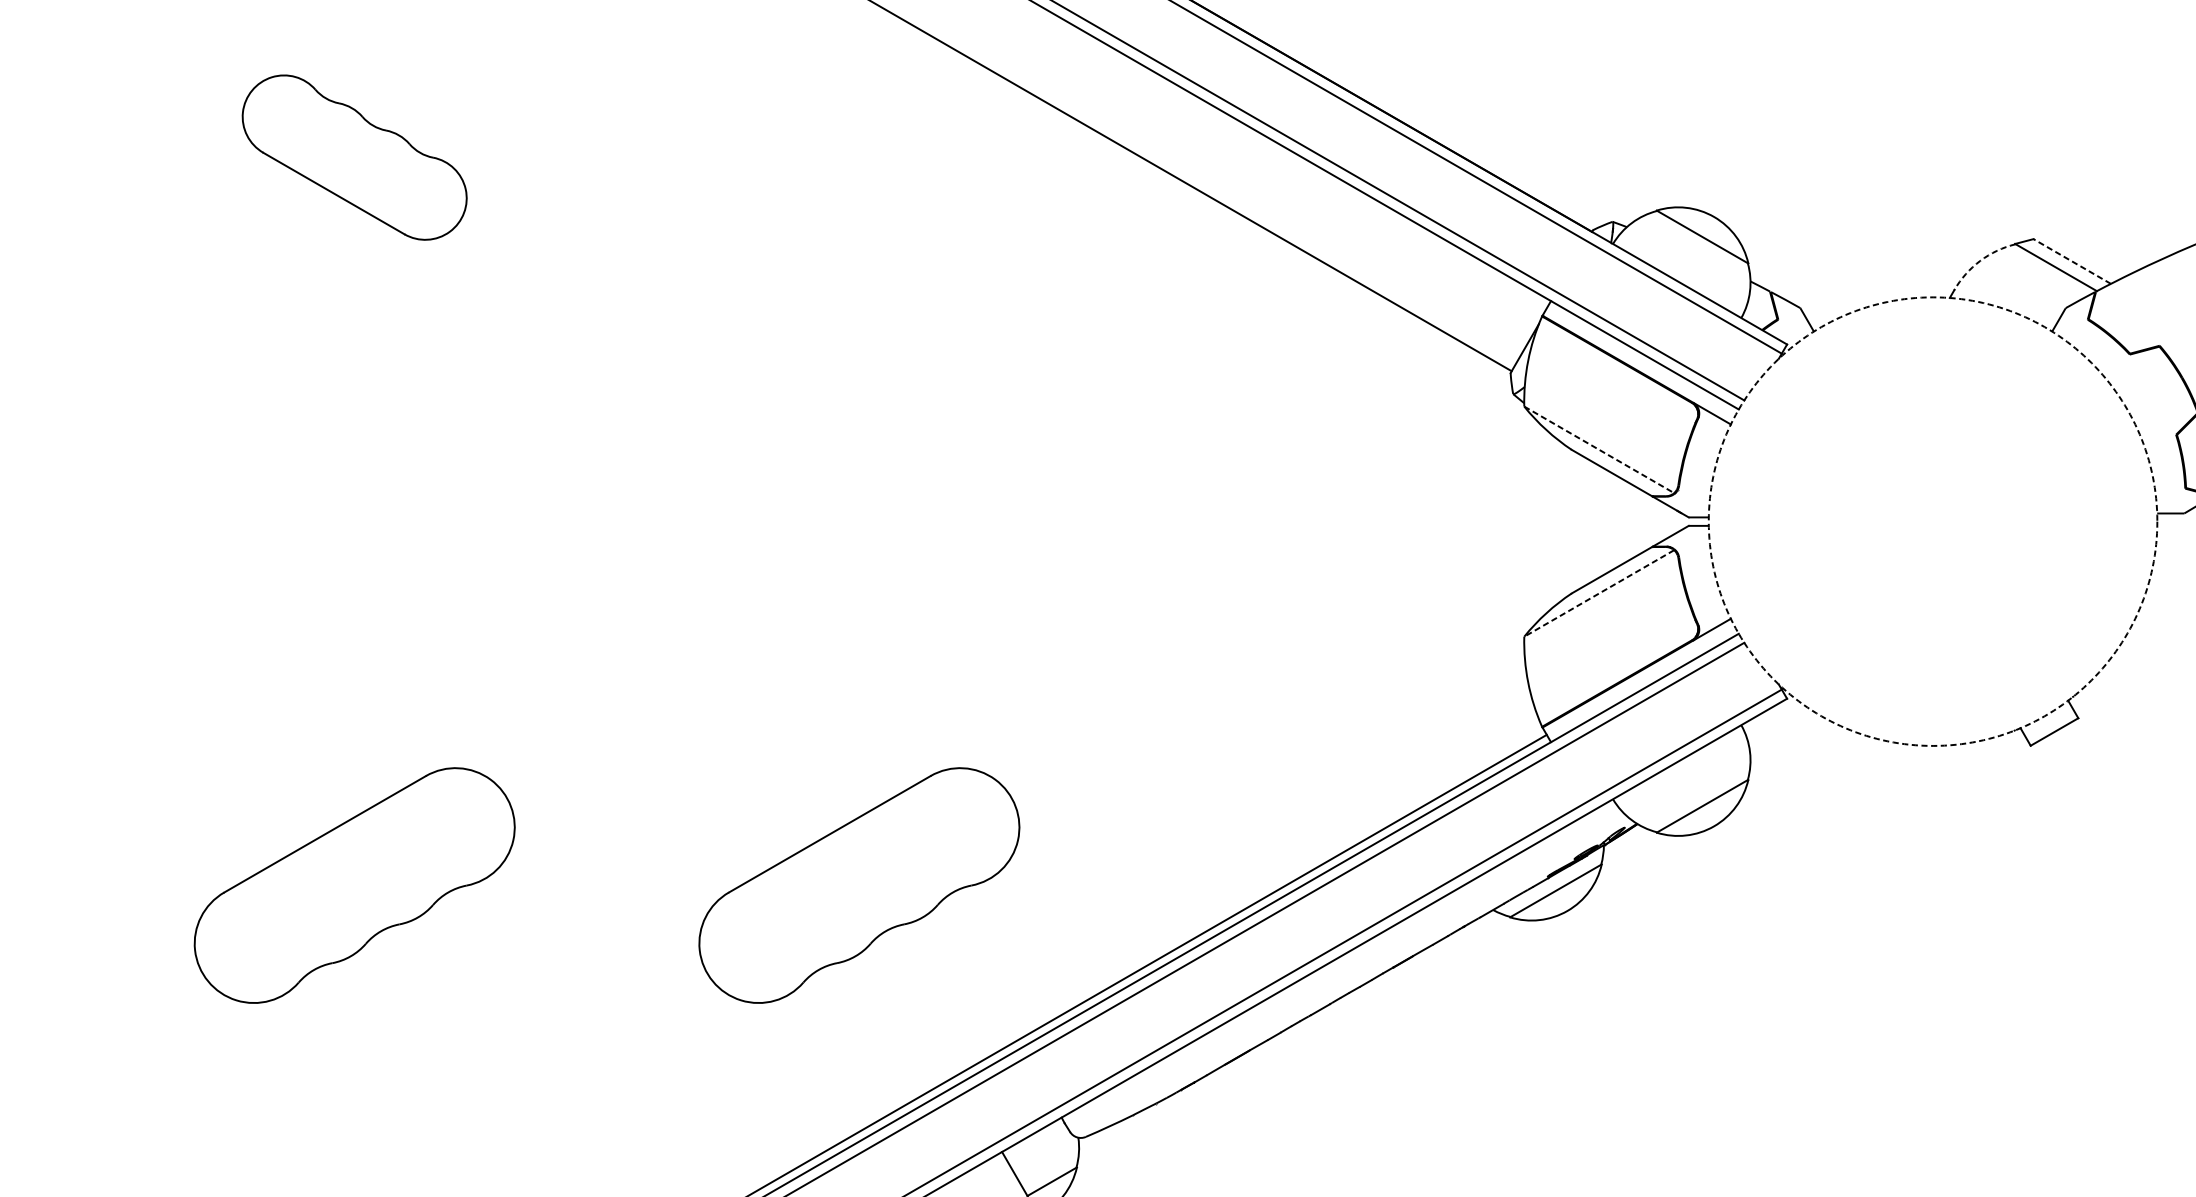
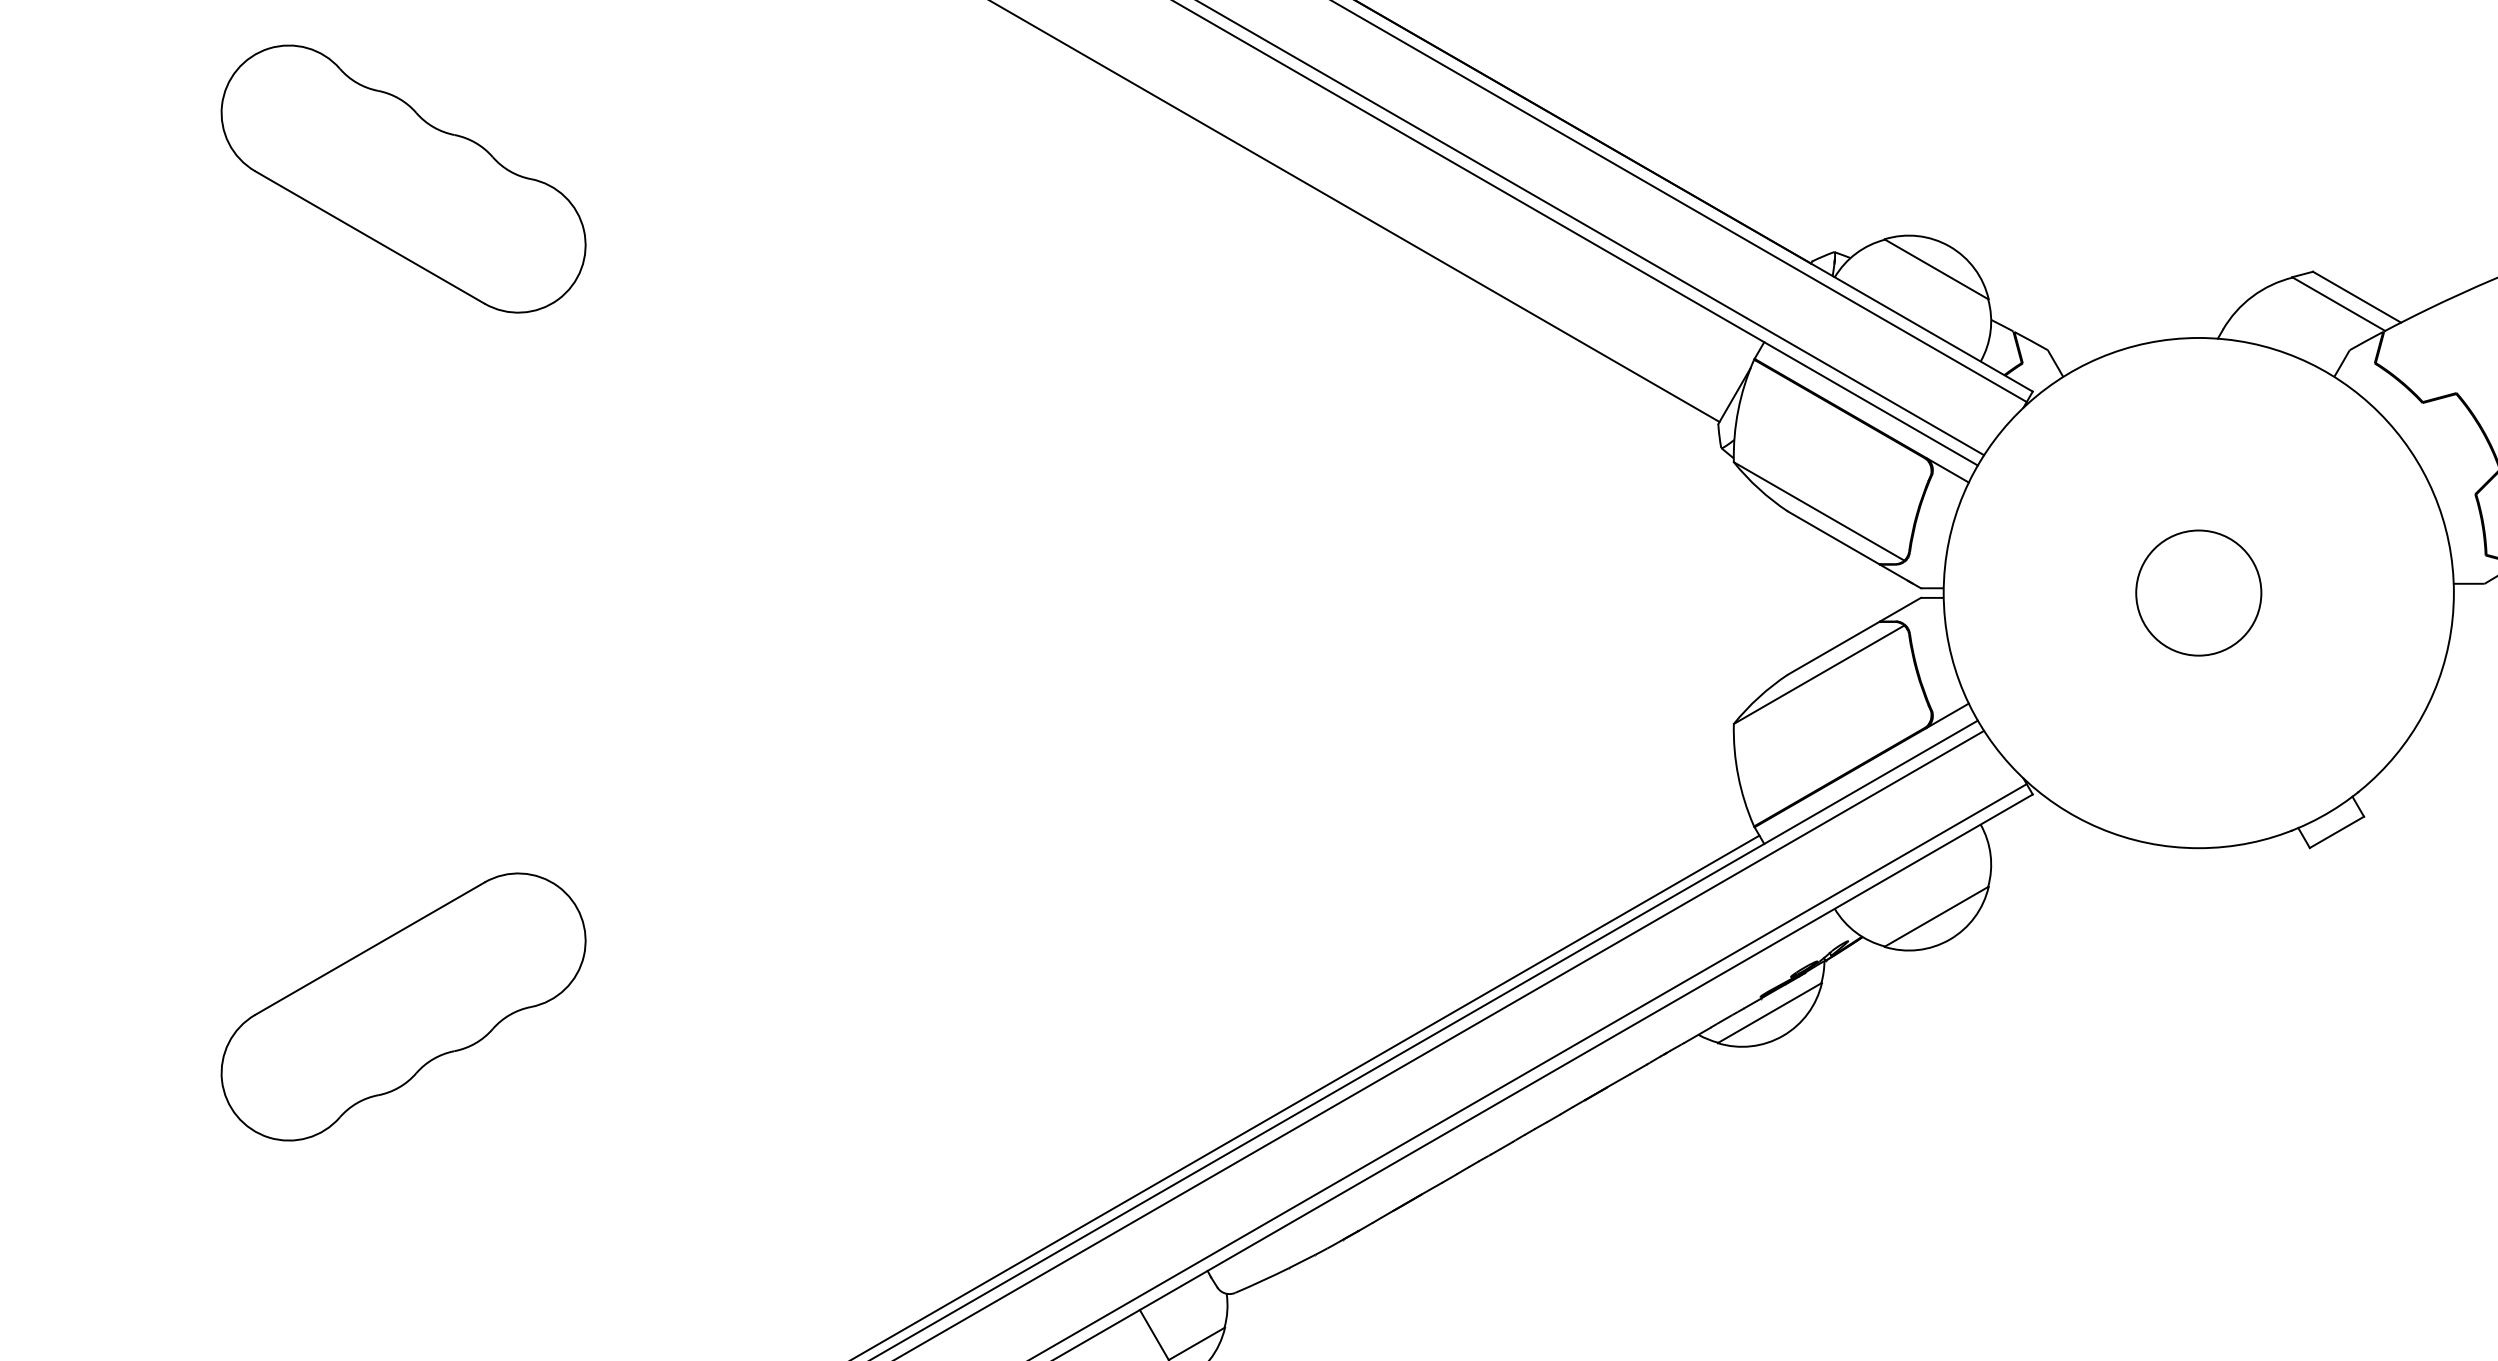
part: (354, 157) -> (403, 178), size x1.43
arc: (1980, 260) -> (2252, 296), dashed -> solid
line: (2072, 261) -> (2357, 297), dashed -> solid
line: (1599, 449) -> (1819, 511), dashed -> solid
circle: (1932, 521) -> (2198, 592), added
circle: (1932, 521) -> (2198, 592), dashed -> solid
line: (1598, 594) -> (1818, 675), dashed -> solid
part: (859, 885) -> (977, 1006), removed

